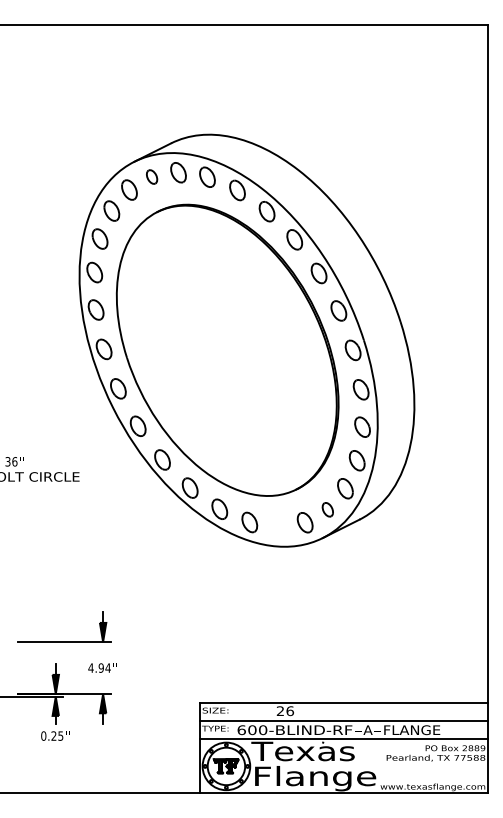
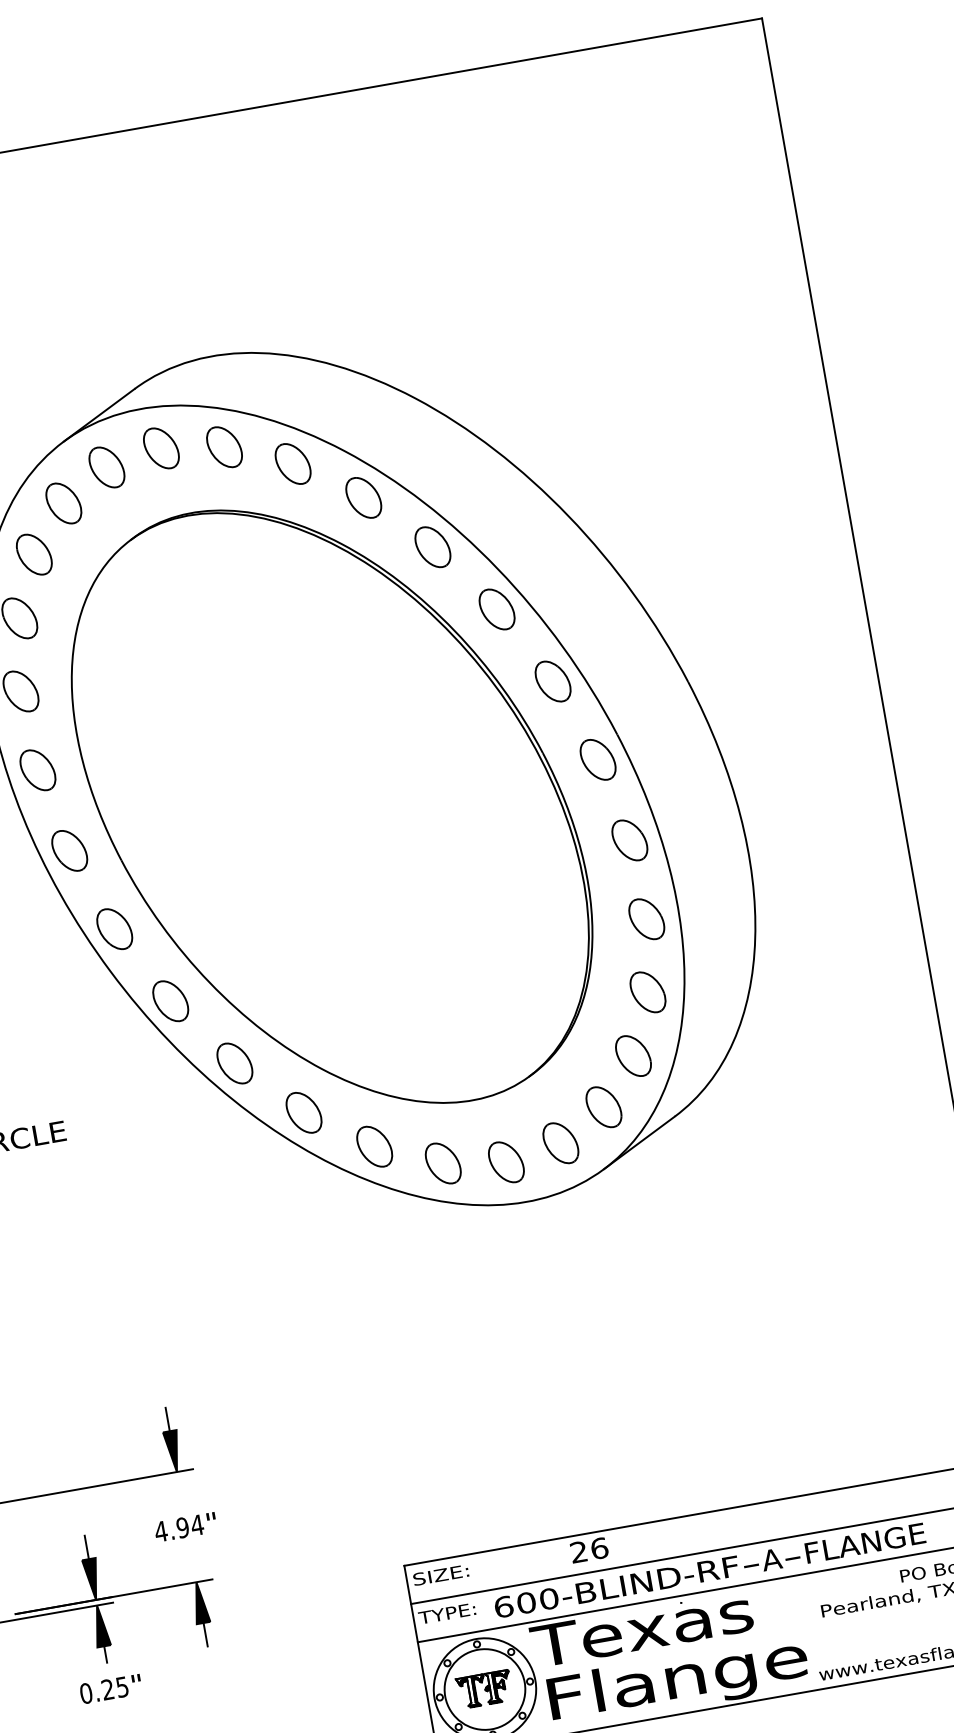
part: (151, 176) -> (105, 466), size x1.43
part: (327, 509) -> (603, 1106), size x1.43
part: (278, 526) -> (505, 1161), added

